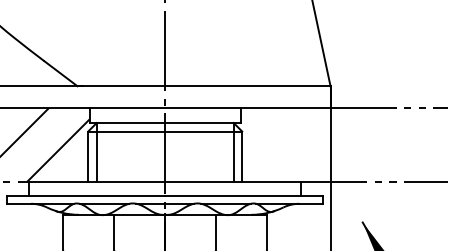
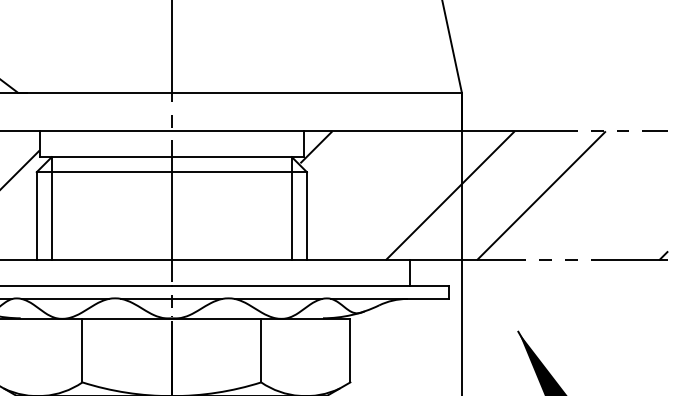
hatch: (343, 144) -> (484, 194), added

